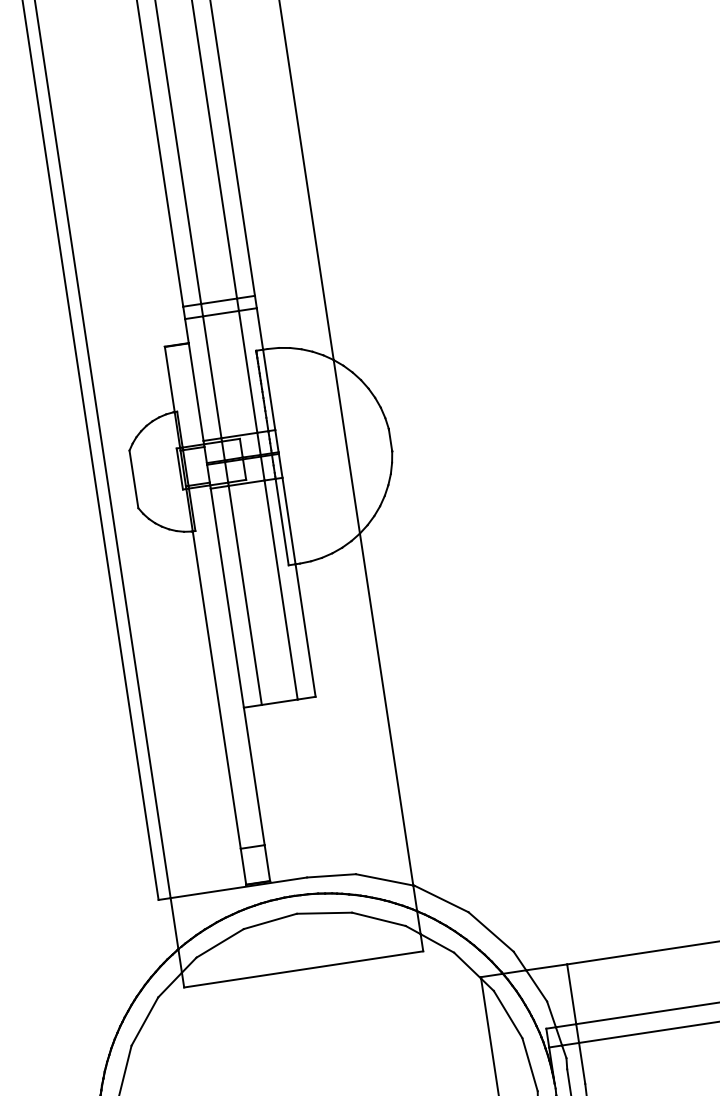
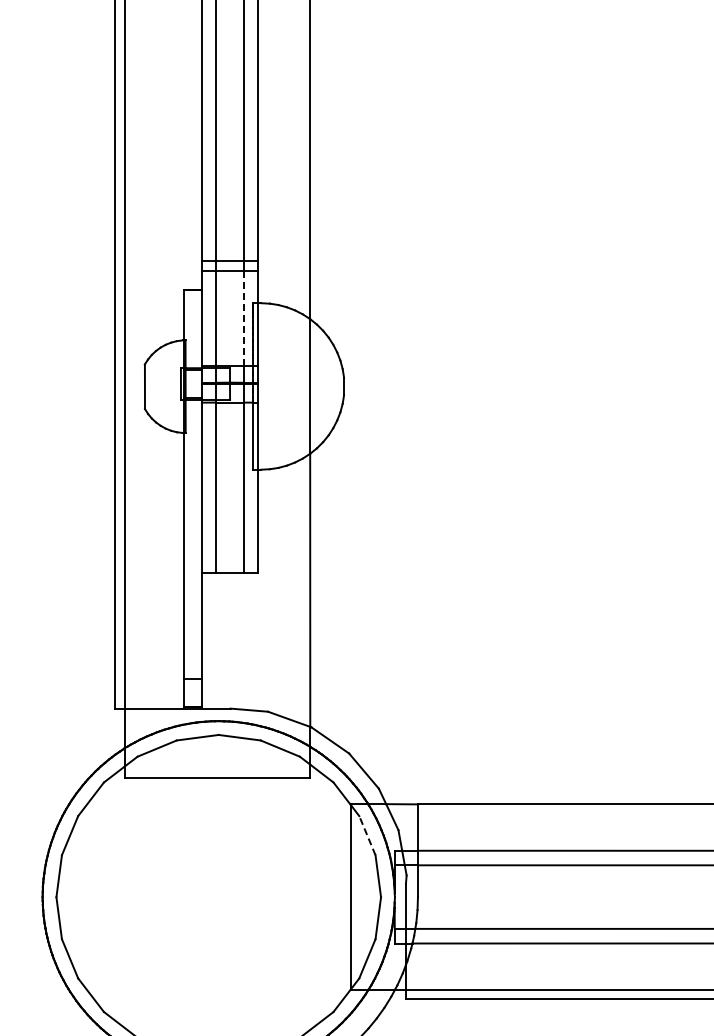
line: (247, 370) -> (243, 317), solid -> dashed
line: (508, 1014) -> (367, 835), solid -> dashed

